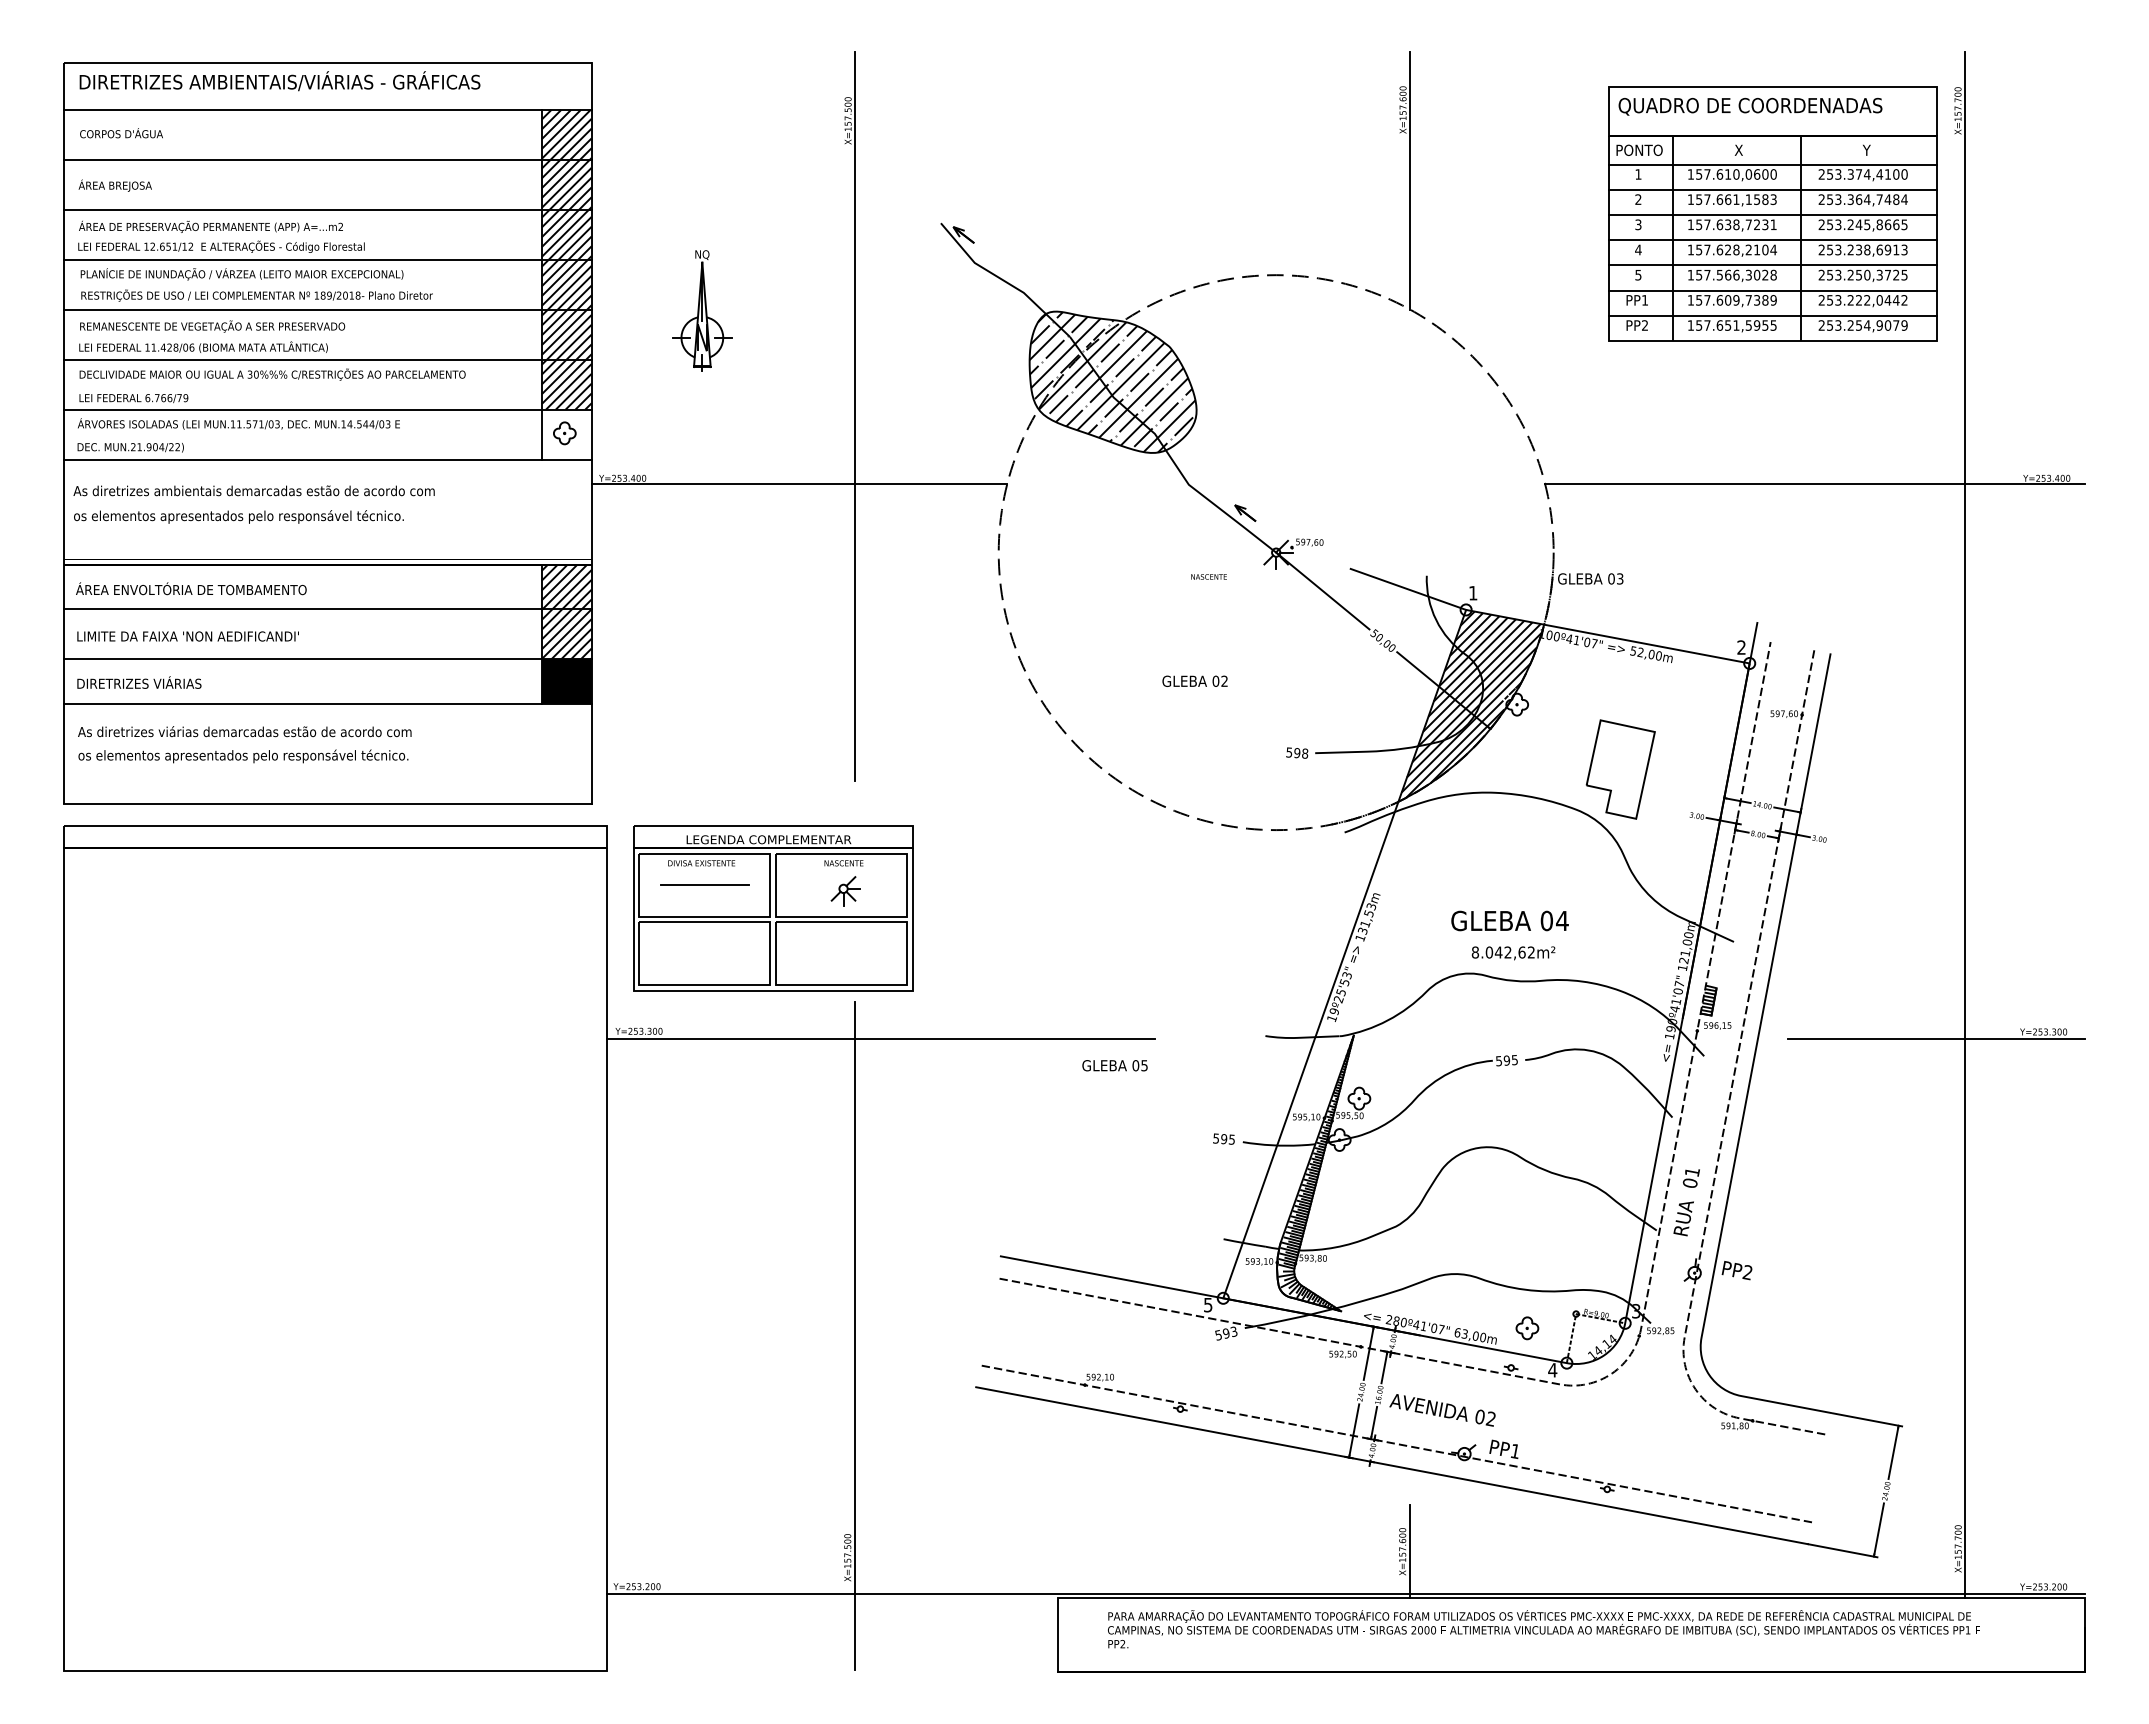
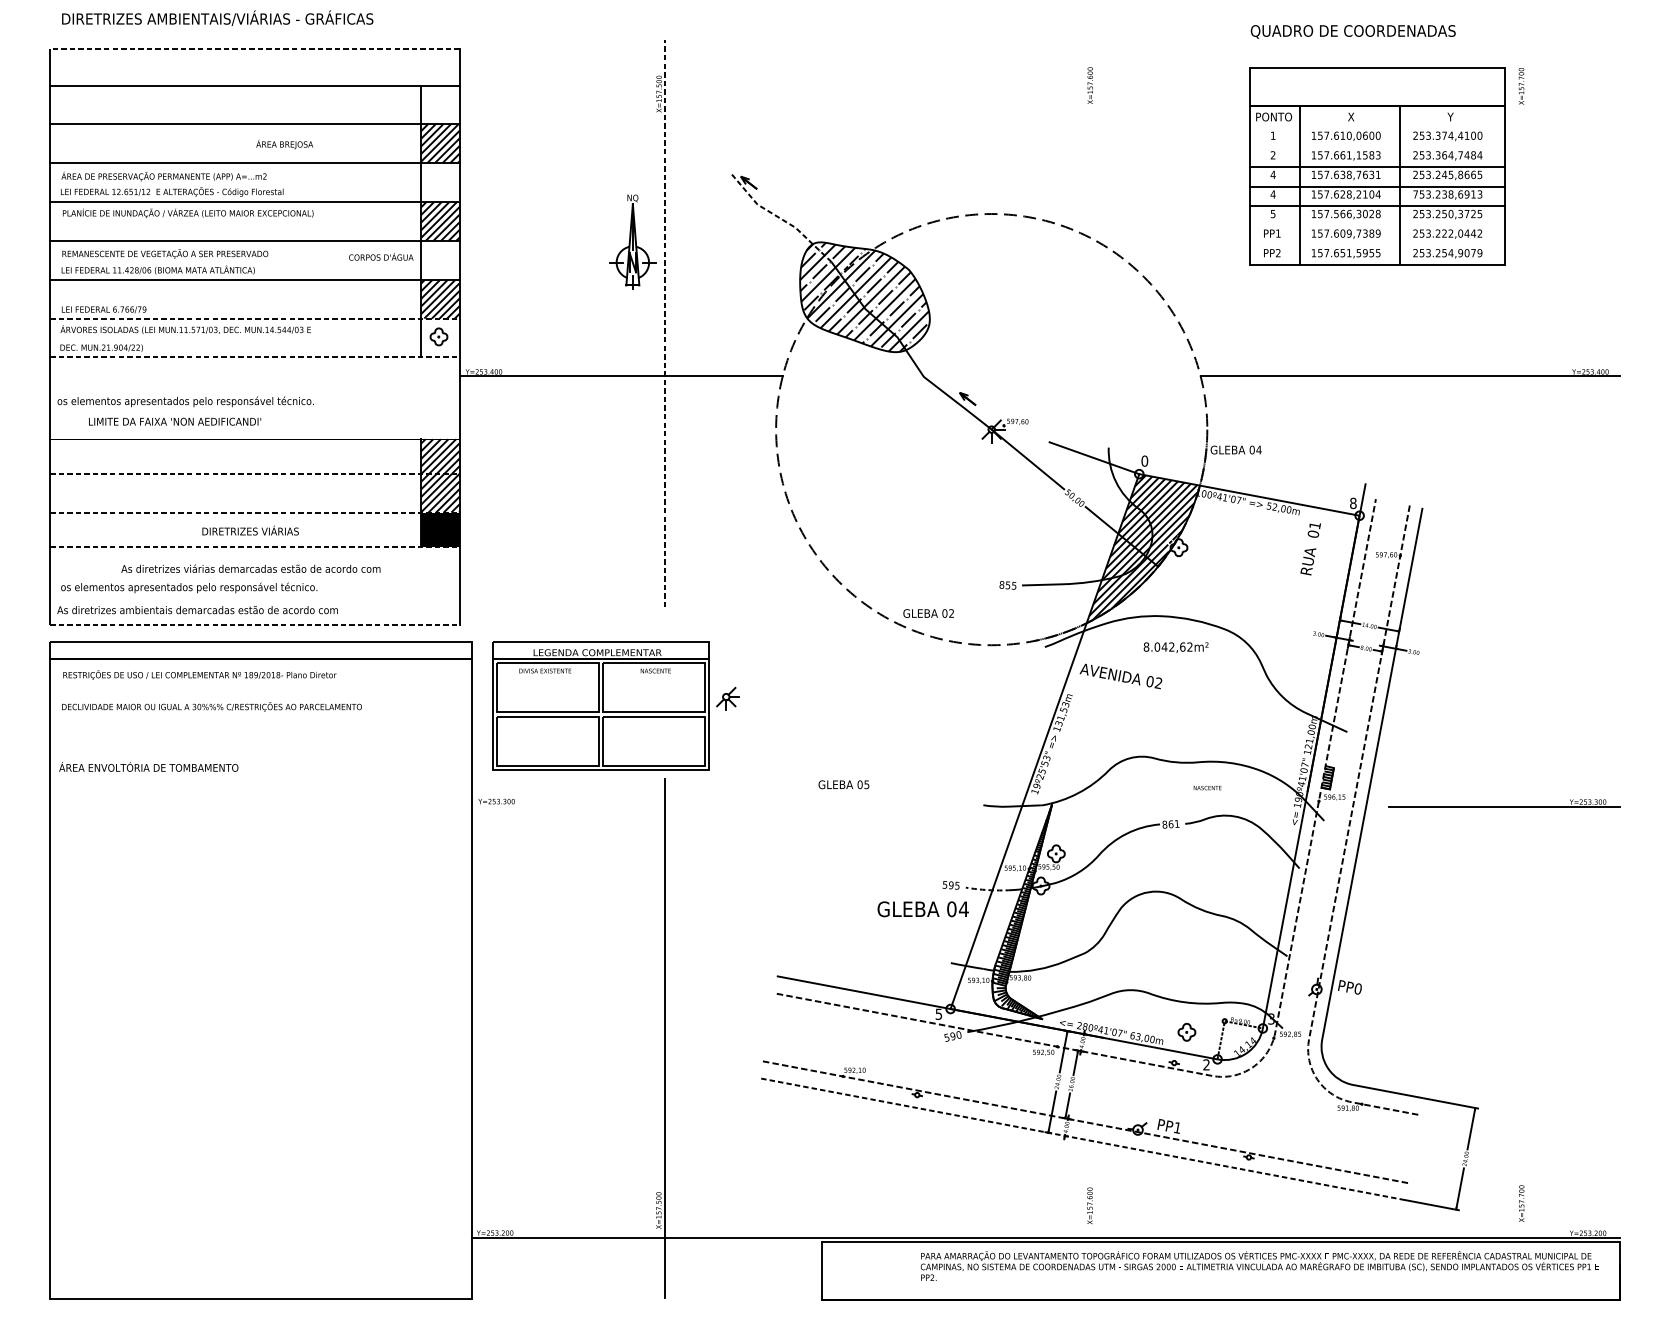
line: (328, 62) -> (255, 48), solid -> dashed
text: (279, 81) -> (217, 18), moved
text: (1750, 106) -> (1353, 31), moved
text: (121, 133) -> (381, 257), moved
hatch: (566, 134) -> (440, 104), removed
line: (1772, 164) -> (1377, 128), removed
line: (1410, 180) -> (1096, 140), removed
text: (114, 185) -> (284, 144), moved
line: (1772, 189) -> (1377, 147), removed
text: (1638, 224) -> (1273, 174), 3 -> 4
text: (1757, 224) -> (1365, 174), 157.638,7231 -> 157.638,7631
hatch: (566, 234) -> (440, 182), removed
text: (1821, 249) -> (1415, 194), 253.238,6913 -> 753.238,6913
line: (1003, 280) -> (779, 218), solid -> dashed
line: (1772, 290) -> (1377, 225), removed
text: (256, 295) -> (199, 675), moved
part: (702, 310) -> (632, 241), moved
line: (1772, 315) -> (1377, 245), removed
hatch: (566, 334) -> (440, 260), removed
text: (272, 374) -> (211, 706), moved
line: (328, 409) -> (255, 318), solid -> dashed
line: (855, 416) -> (664, 323), solid -> dashed
line: (328, 459) -> (255, 357), solid -> dashed
text: (253, 490) -> (197, 609), moved
text: (1208, 576) -> (1207, 787), moved
text: (1619, 578) -> (1258, 449), 03 -> 04
text: (191, 588) -> (148, 766), moved
text: (1472, 592) -> (1144, 460), 1 -> 0
line: (328, 609) -> (255, 473), solid -> dashed
text: (187, 636) -> (174, 421), moved
text: (1741, 647) -> (1353, 503), 2 -> 8
line: (328, 659) -> (255, 512), solid -> dashed
text: (1194, 680) -> (928, 612), moved
text: (139, 682) -> (250, 530), moved
line: (328, 703) -> (255, 546), solid -> dashed
text: (244, 731) -> (250, 568), moved
text: (1297, 752) -> (1008, 584), 598 -> 855
part: (1620, 769) -> (1259, 598), removed
line: (328, 803) -> (255, 624), solid -> dashed
line: (1965, 824) -> (1527, 640), removed
line: (704, 885) -> (547, 688), removed
part: (845, 891) -> (727, 699), moved
text: (1509, 920) -> (922, 908), moved
text: (1513, 953) -> (1176, 647), moved
line: (881, 1038) -> (685, 807), removed
text: (1506, 1060) -> (1170, 824), 595 -> 861
text: (1114, 1065) -> (843, 784), moved
line: (1271, 1145) -> (988, 890), solid -> dashed
text: (1686, 1202) -> (1310, 549), moved
text: (1747, 1272) -> (1357, 988), PP2 -> PP0
text: (1233, 1332) -> (958, 1035), 593 -> 590
text: (1552, 1370) -> (1206, 1065), 4 -> 2
text: (1442, 1410) -> (1120, 676), moved
line: (1391, 1465) -> (1081, 1138), solid -> dashed
line: (1410, 1551) -> (1096, 1205), removed
text: (1543, 1629) -> (1259, 1266), moved

